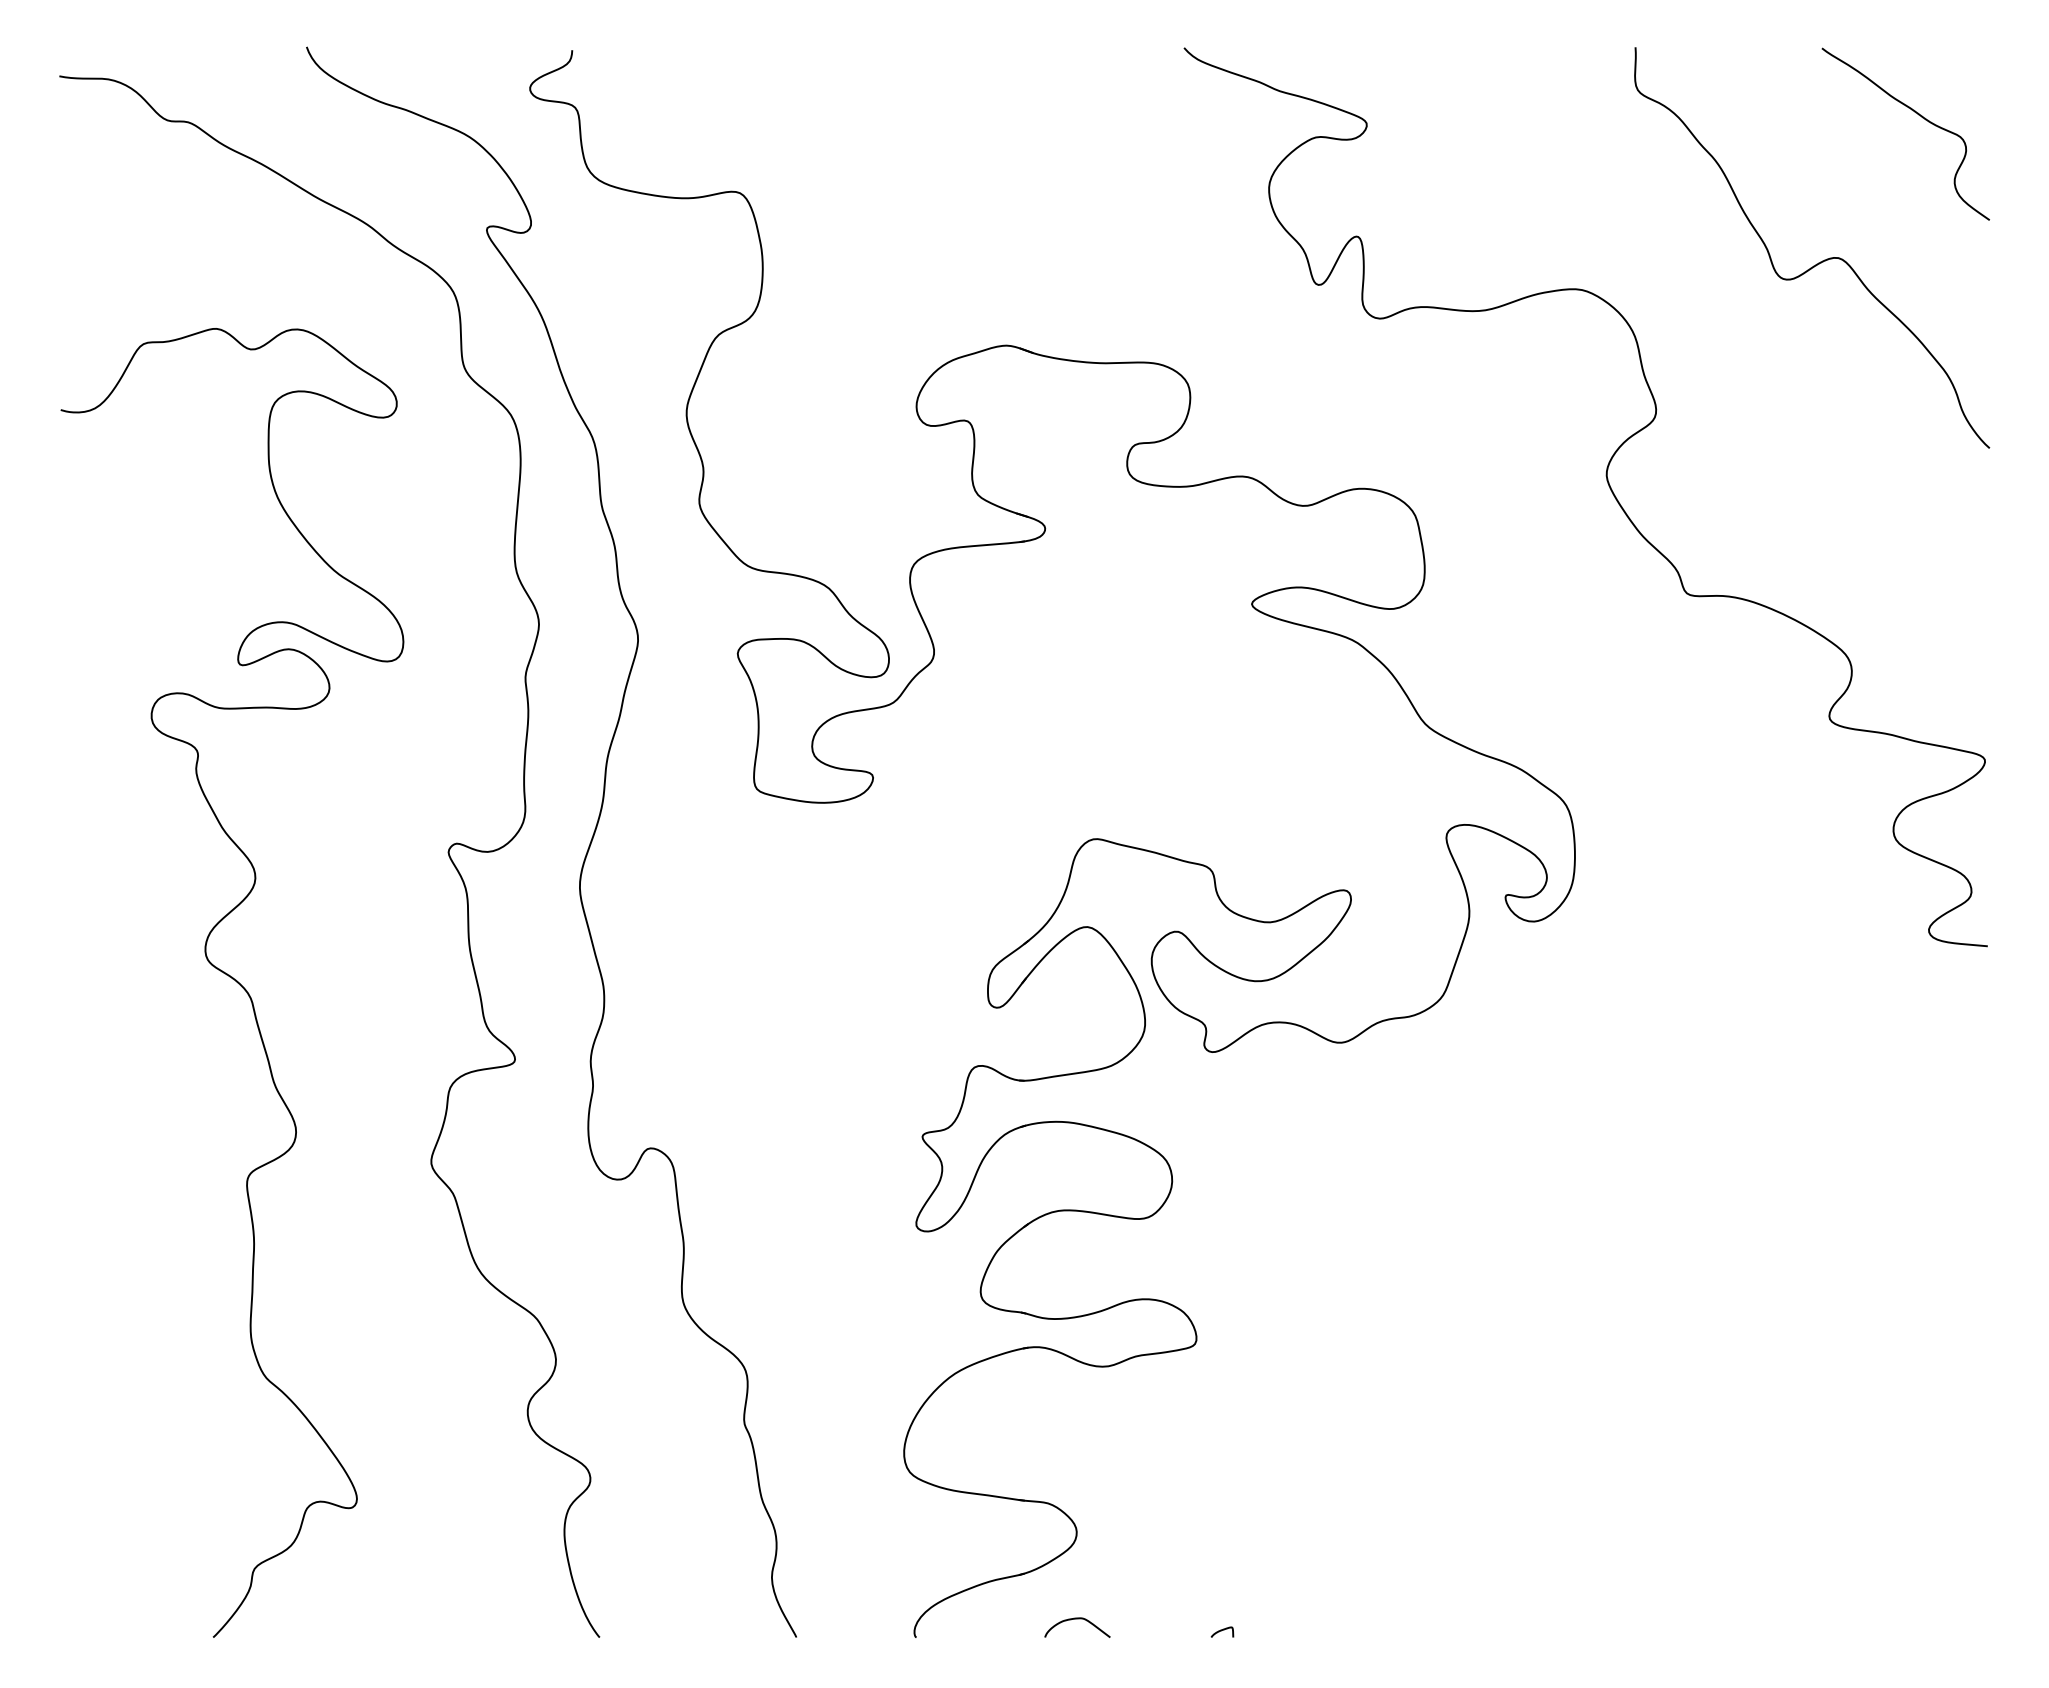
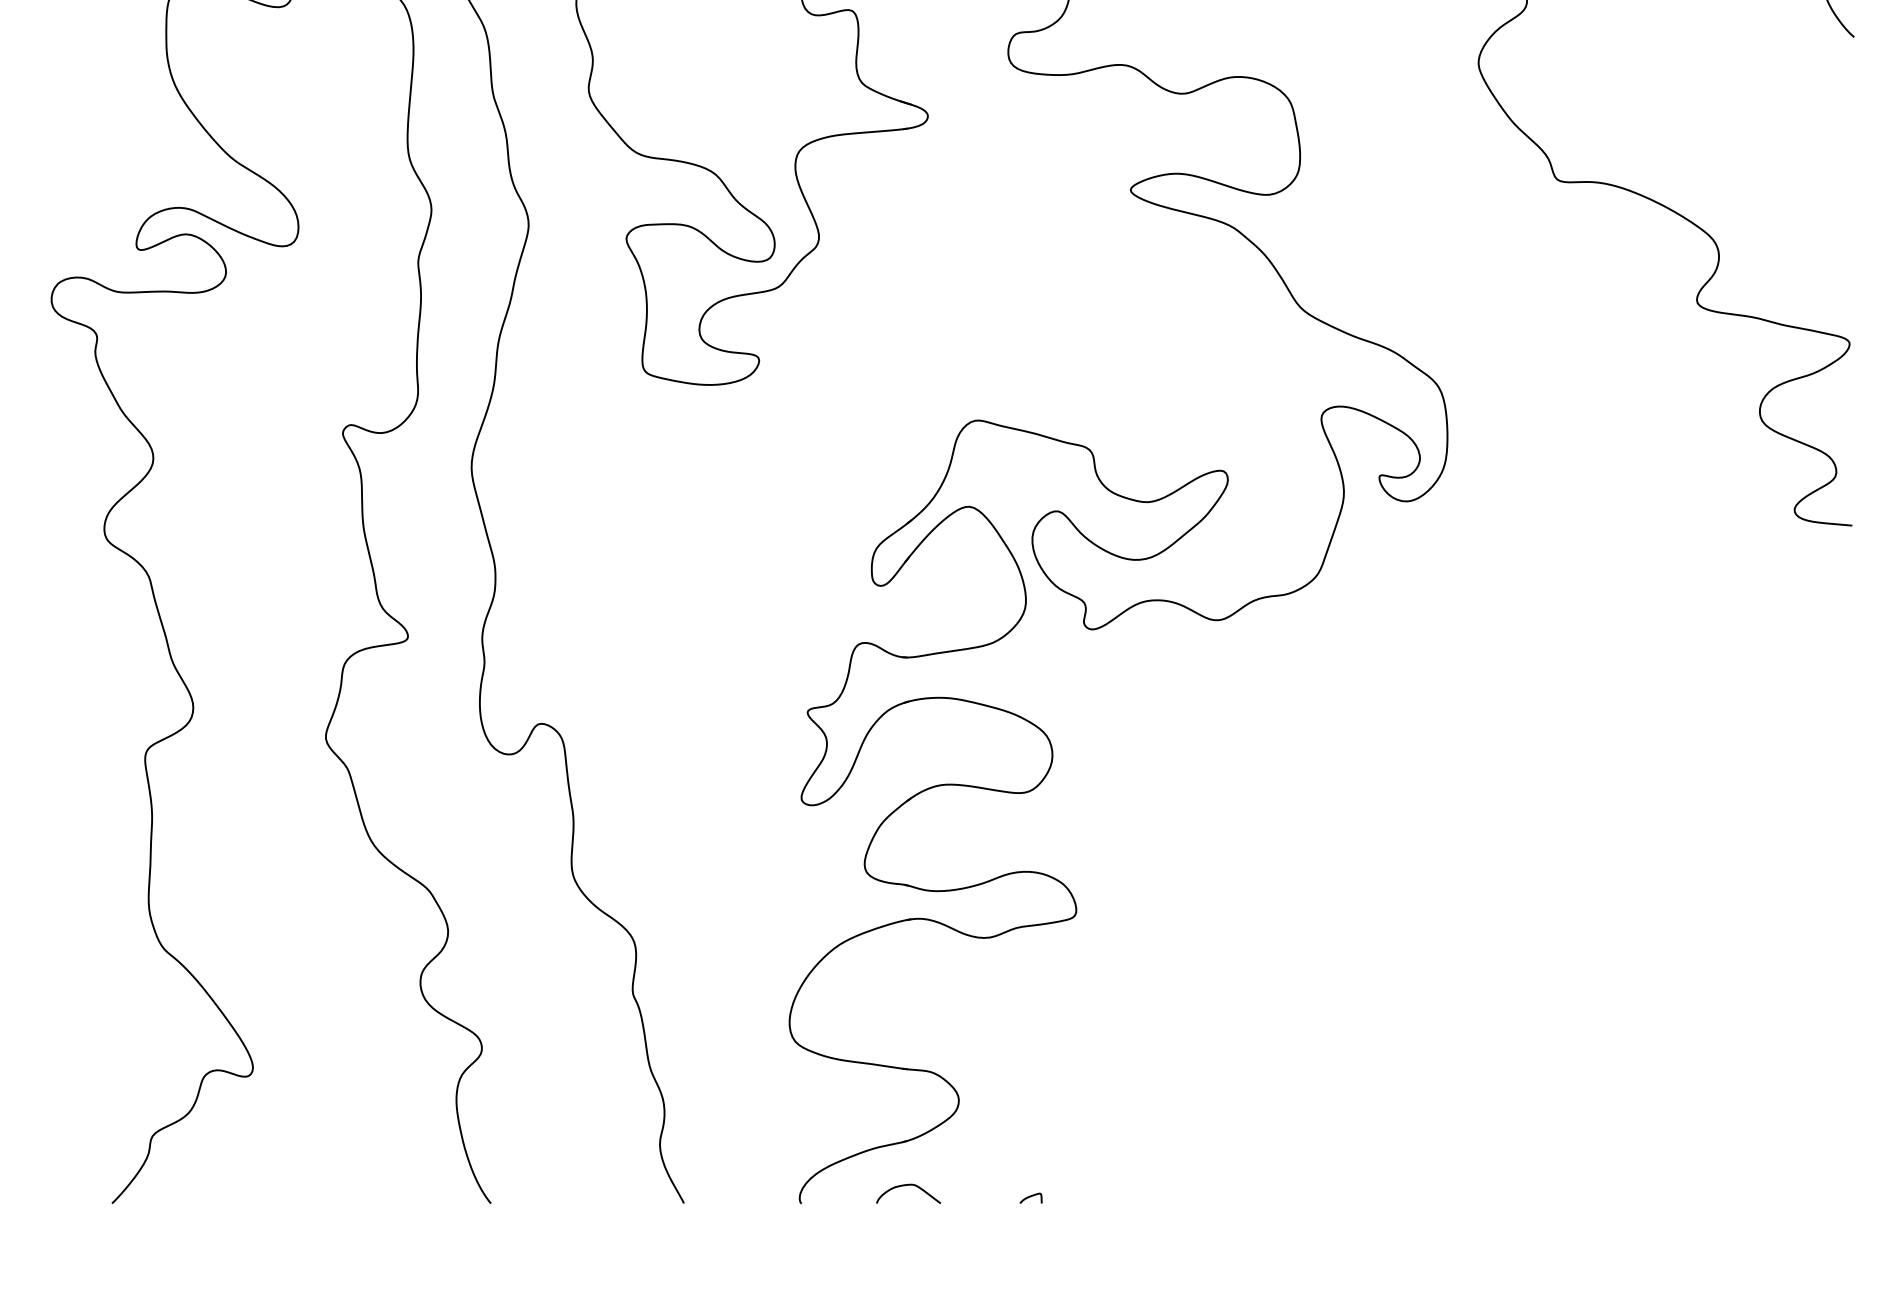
curve: (1077, 1619) -> (908, 1185), moved
curve: (1222, 1630) -> (1031, 1196), moved

